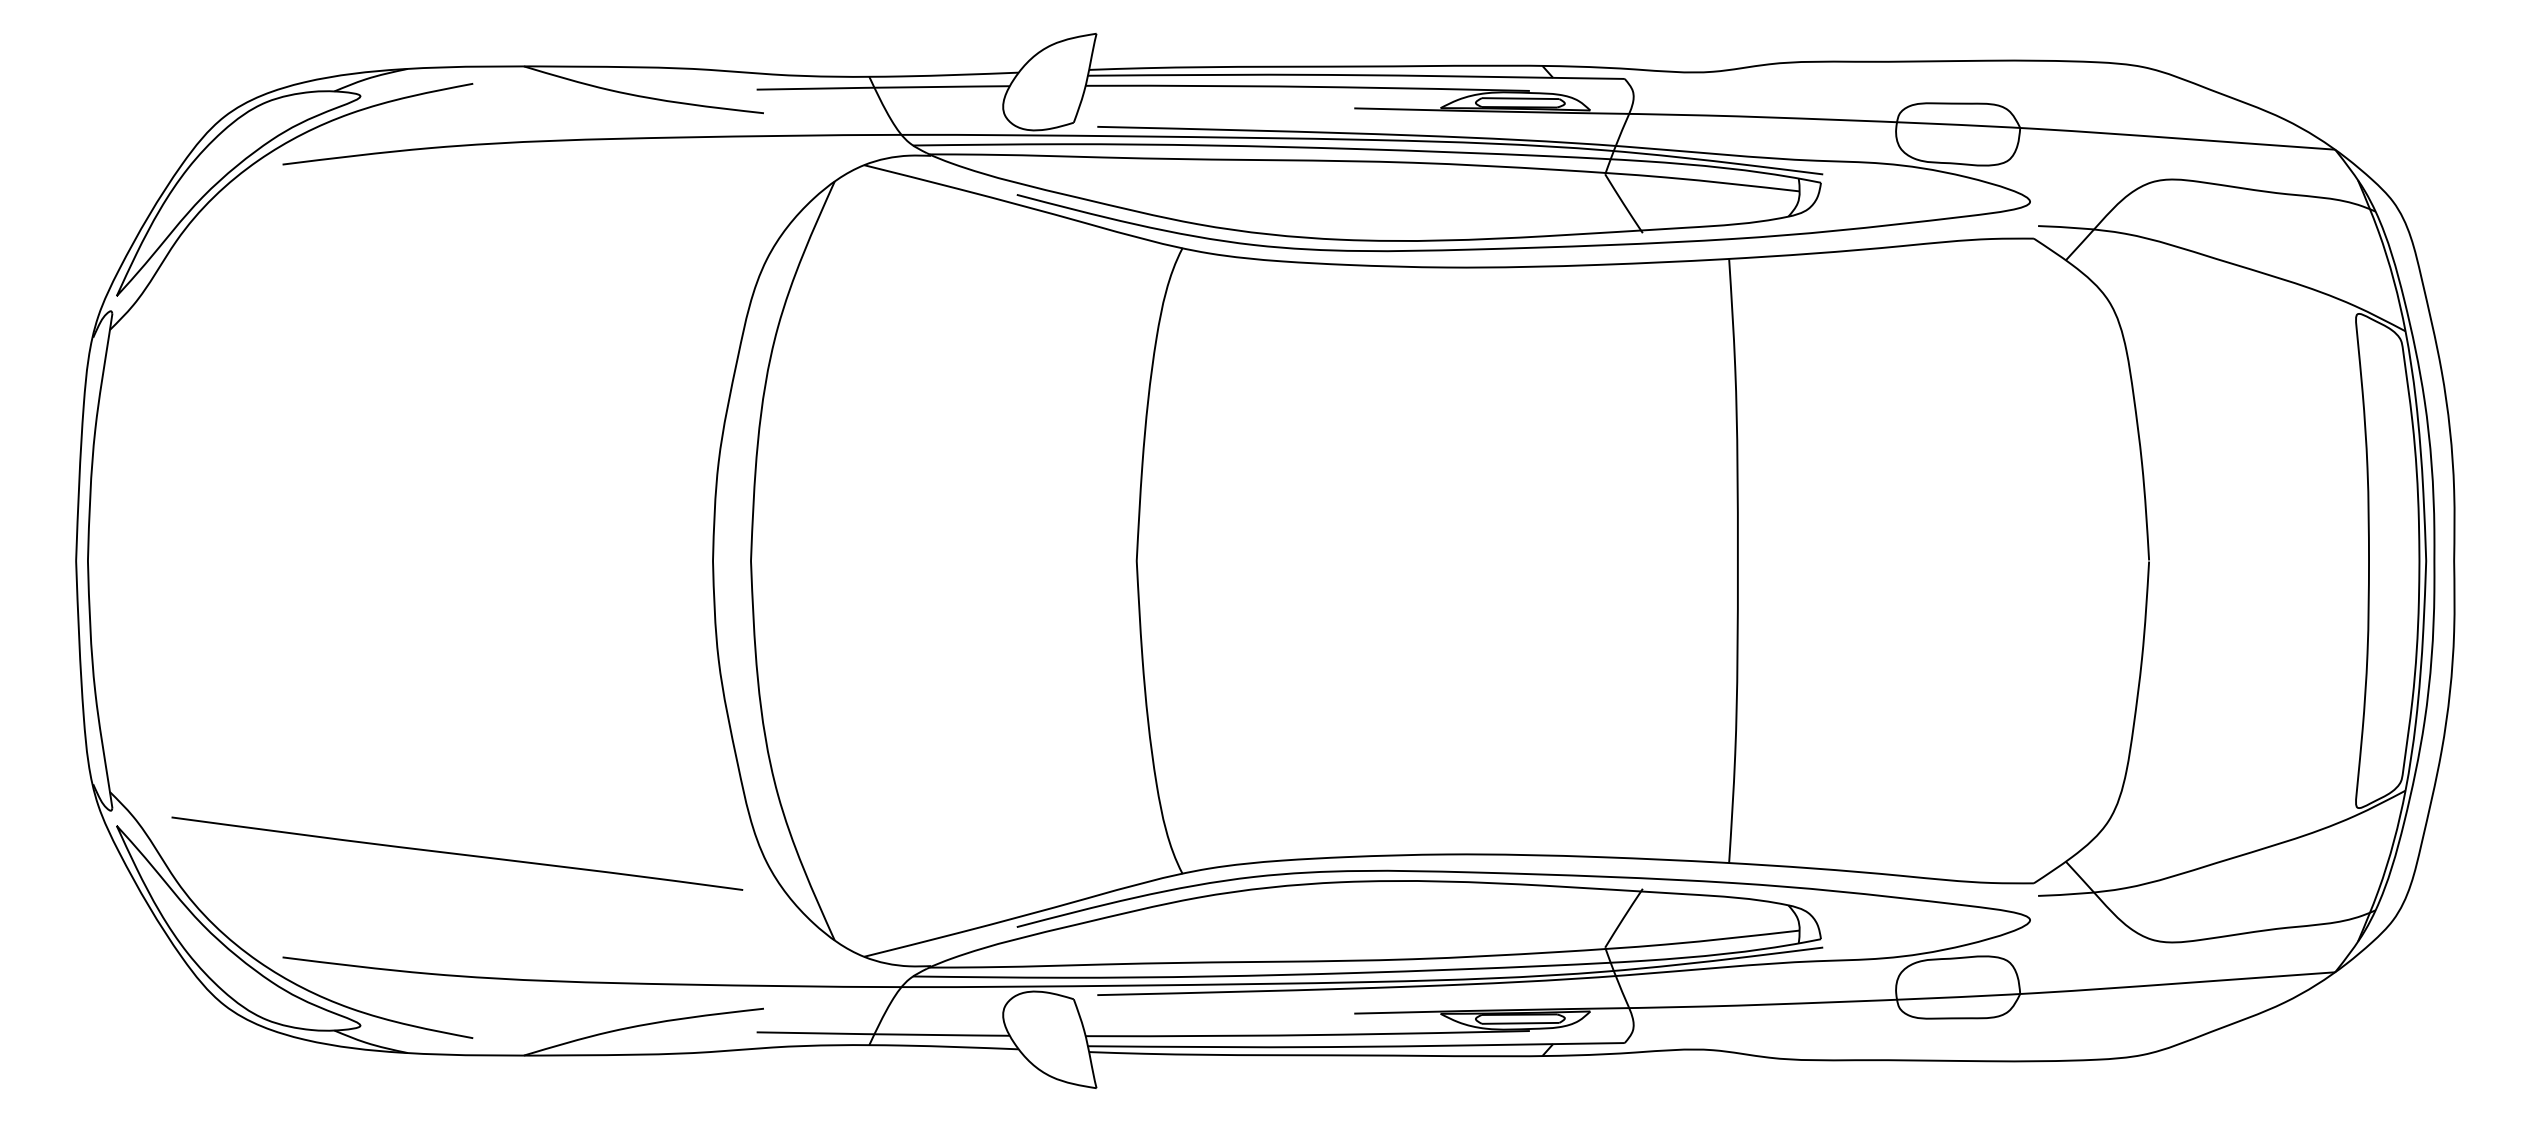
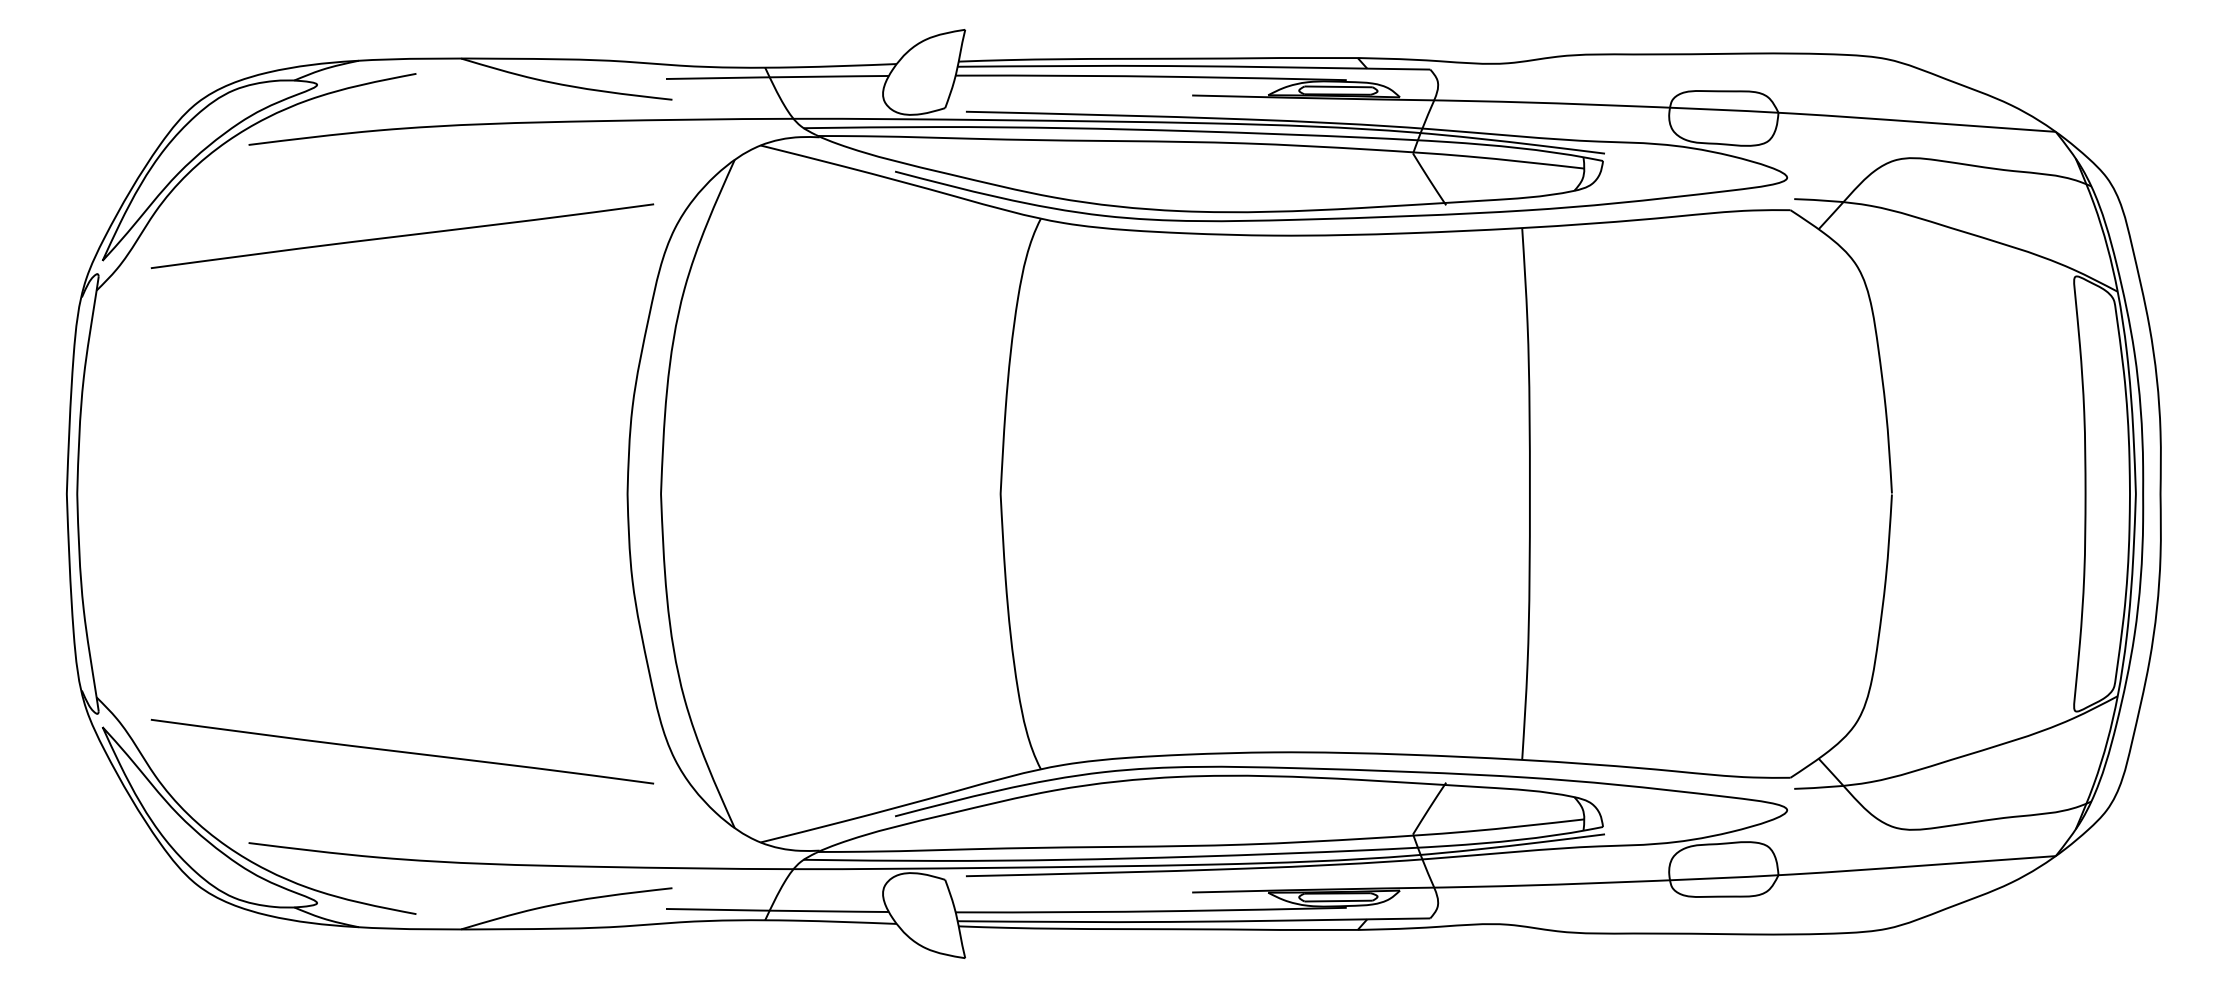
curve: (457, 267) -> (402, 235), added

